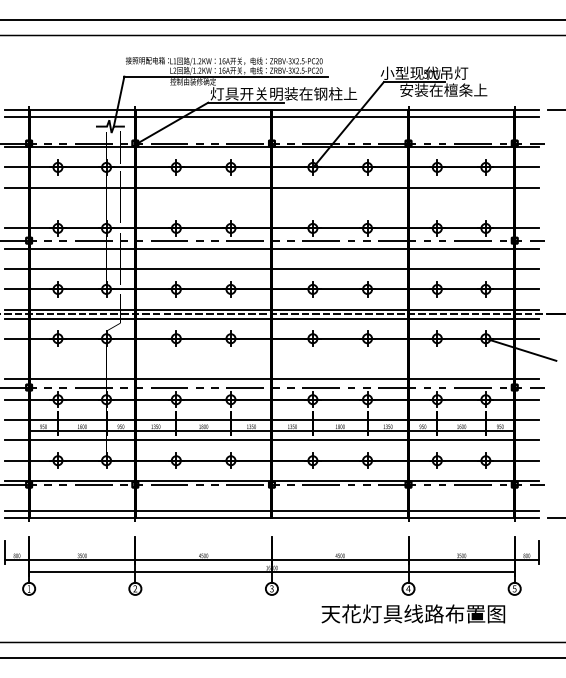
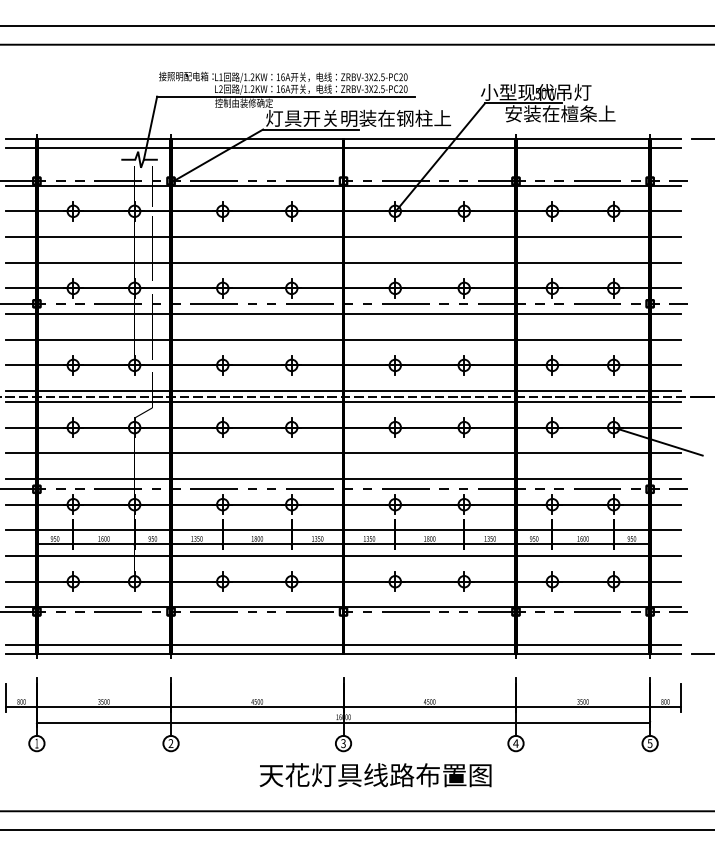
line: (271, 208) -> (342, 263), added
line: (271, 359) -> (342, 453), added
text: (413, 613) -> (375, 774), moved

